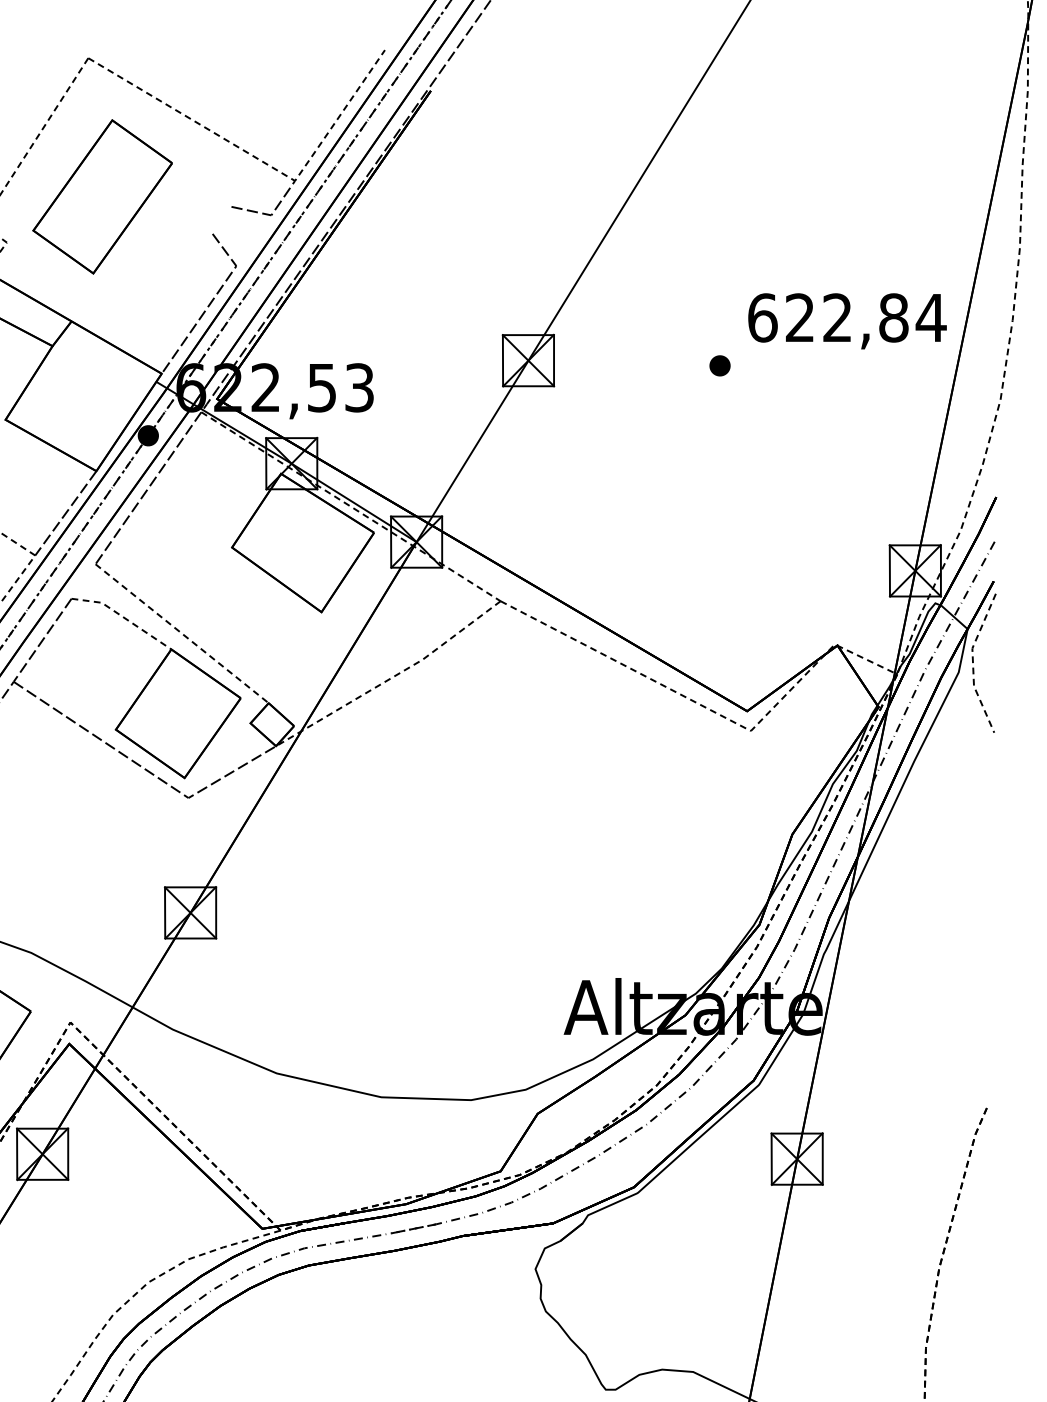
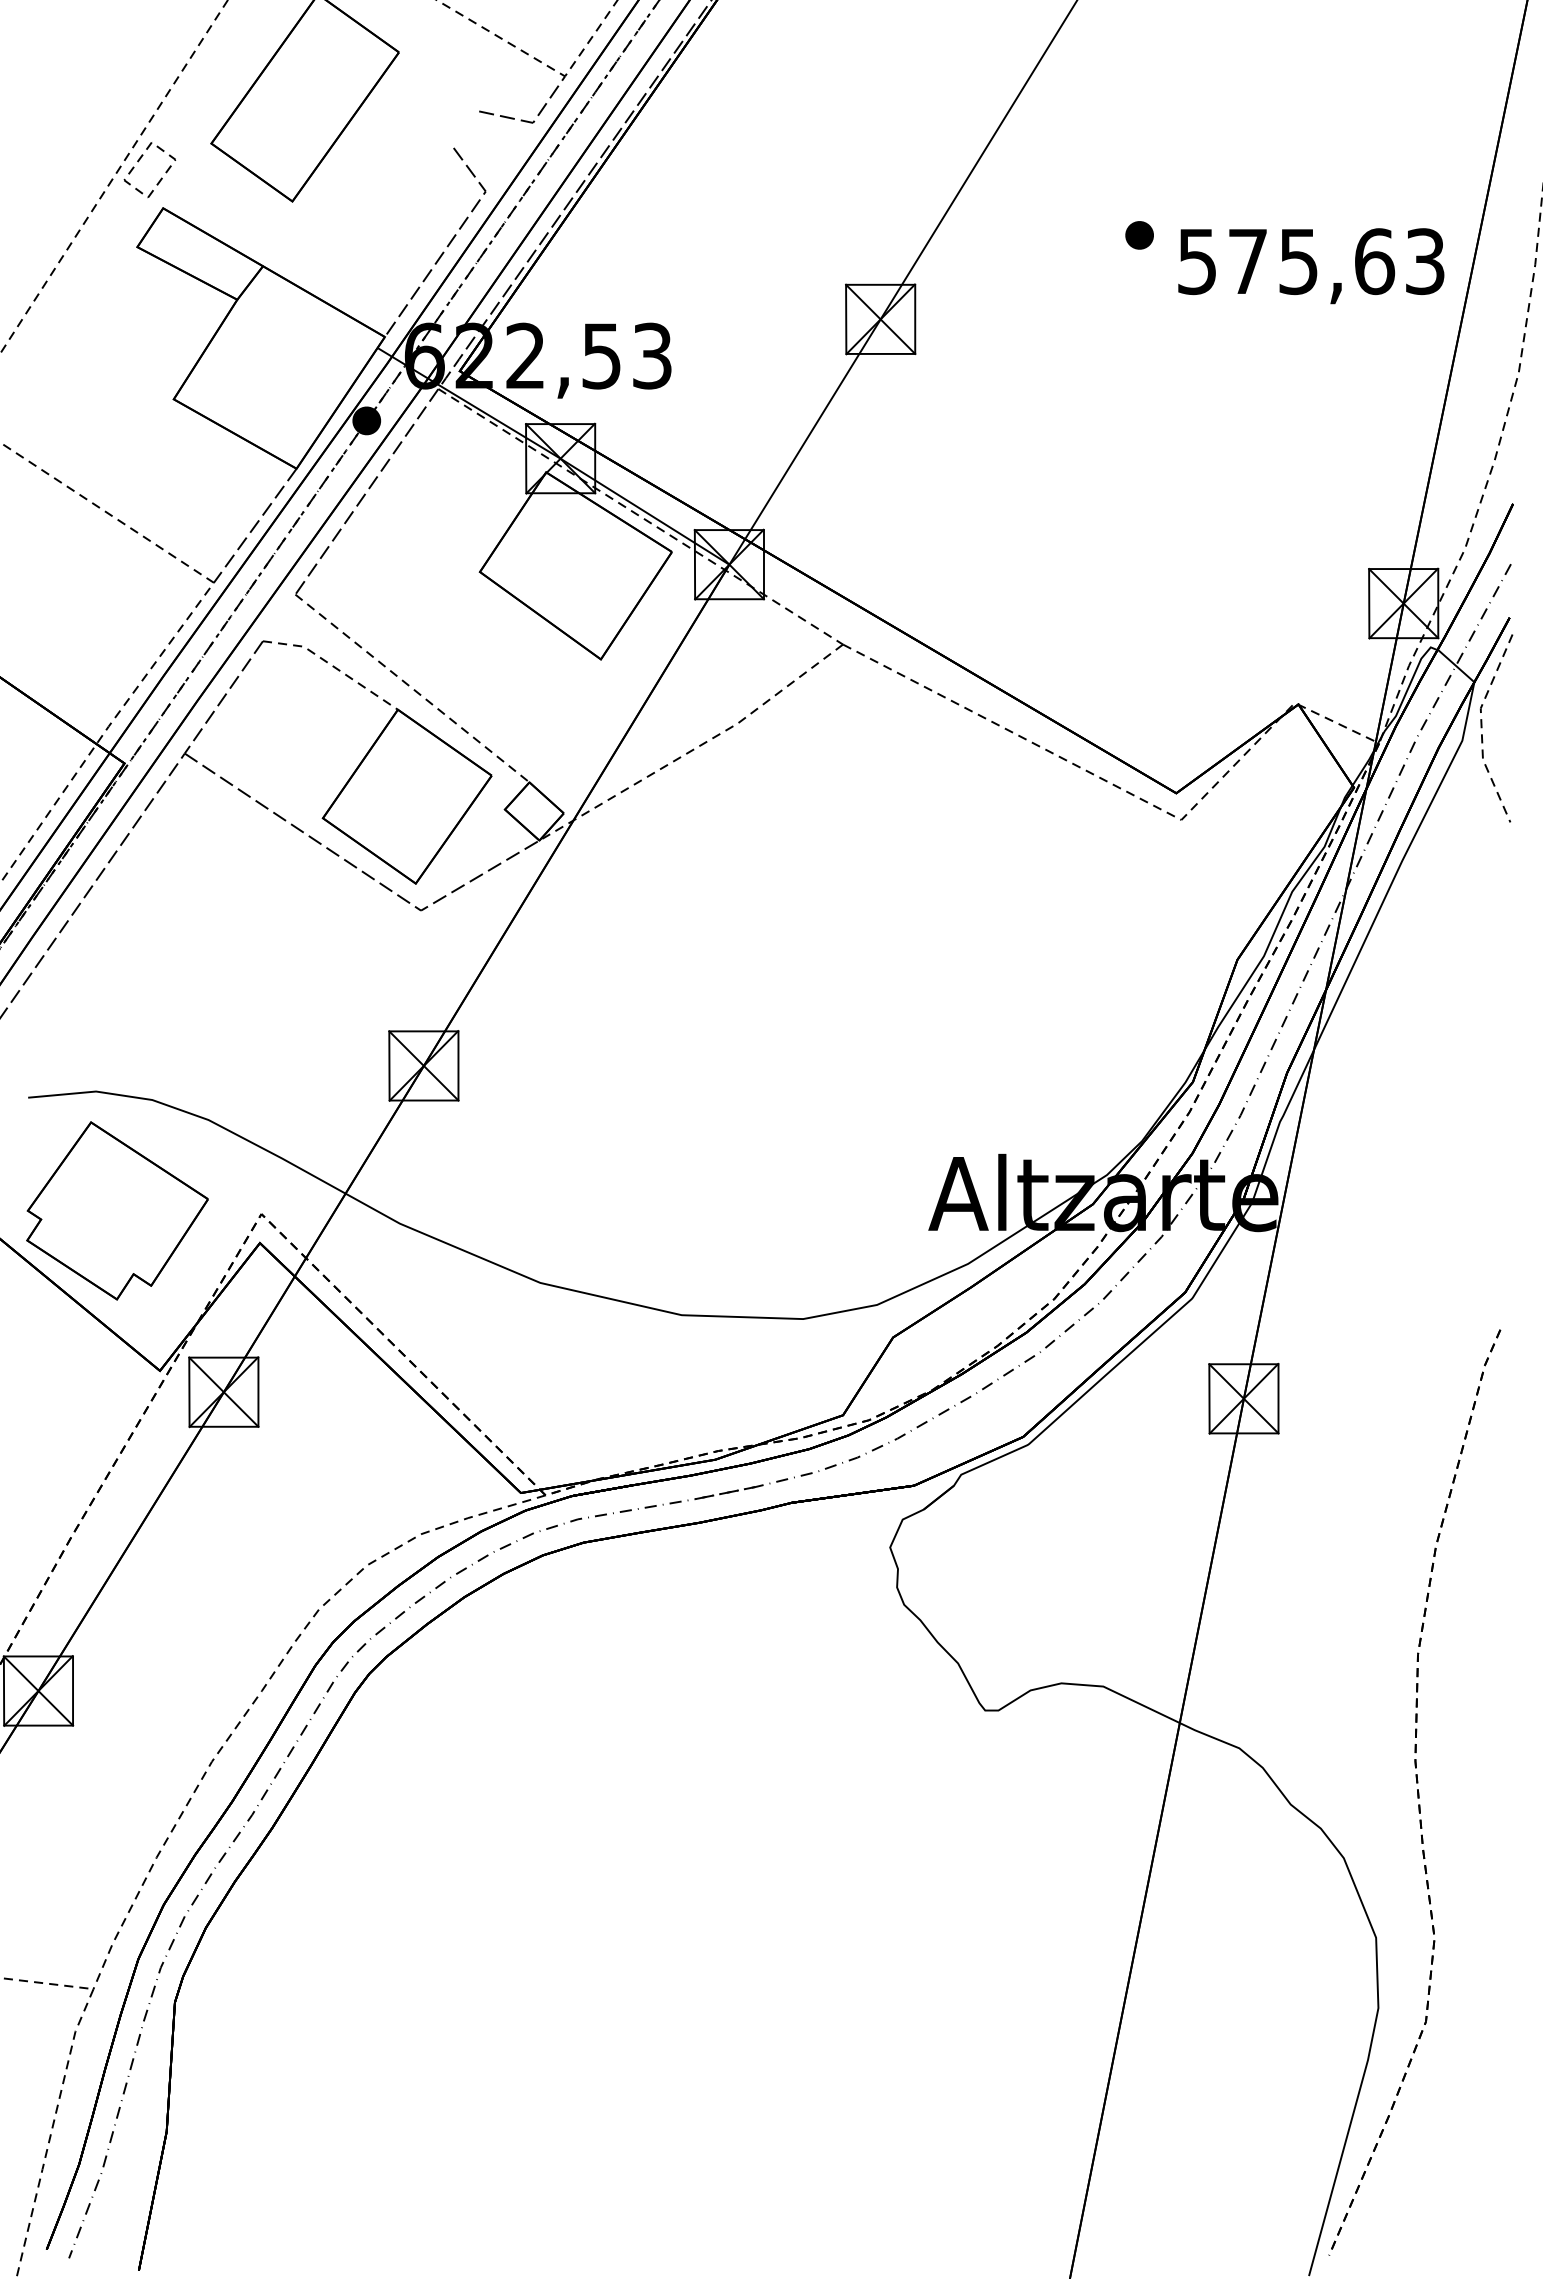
text: (847, 317) -> (1311, 261), 622,84 -> 575,63
part: (719, 365) -> (1139, 235), moved

